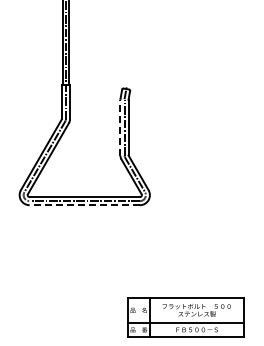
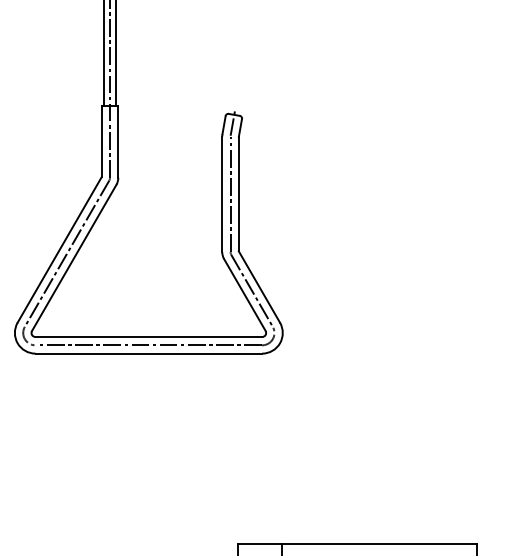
line: (120, 127) -> (222, 193), dashed -> solid
line: (84, 205) -> (148, 354), dashed -> solid

